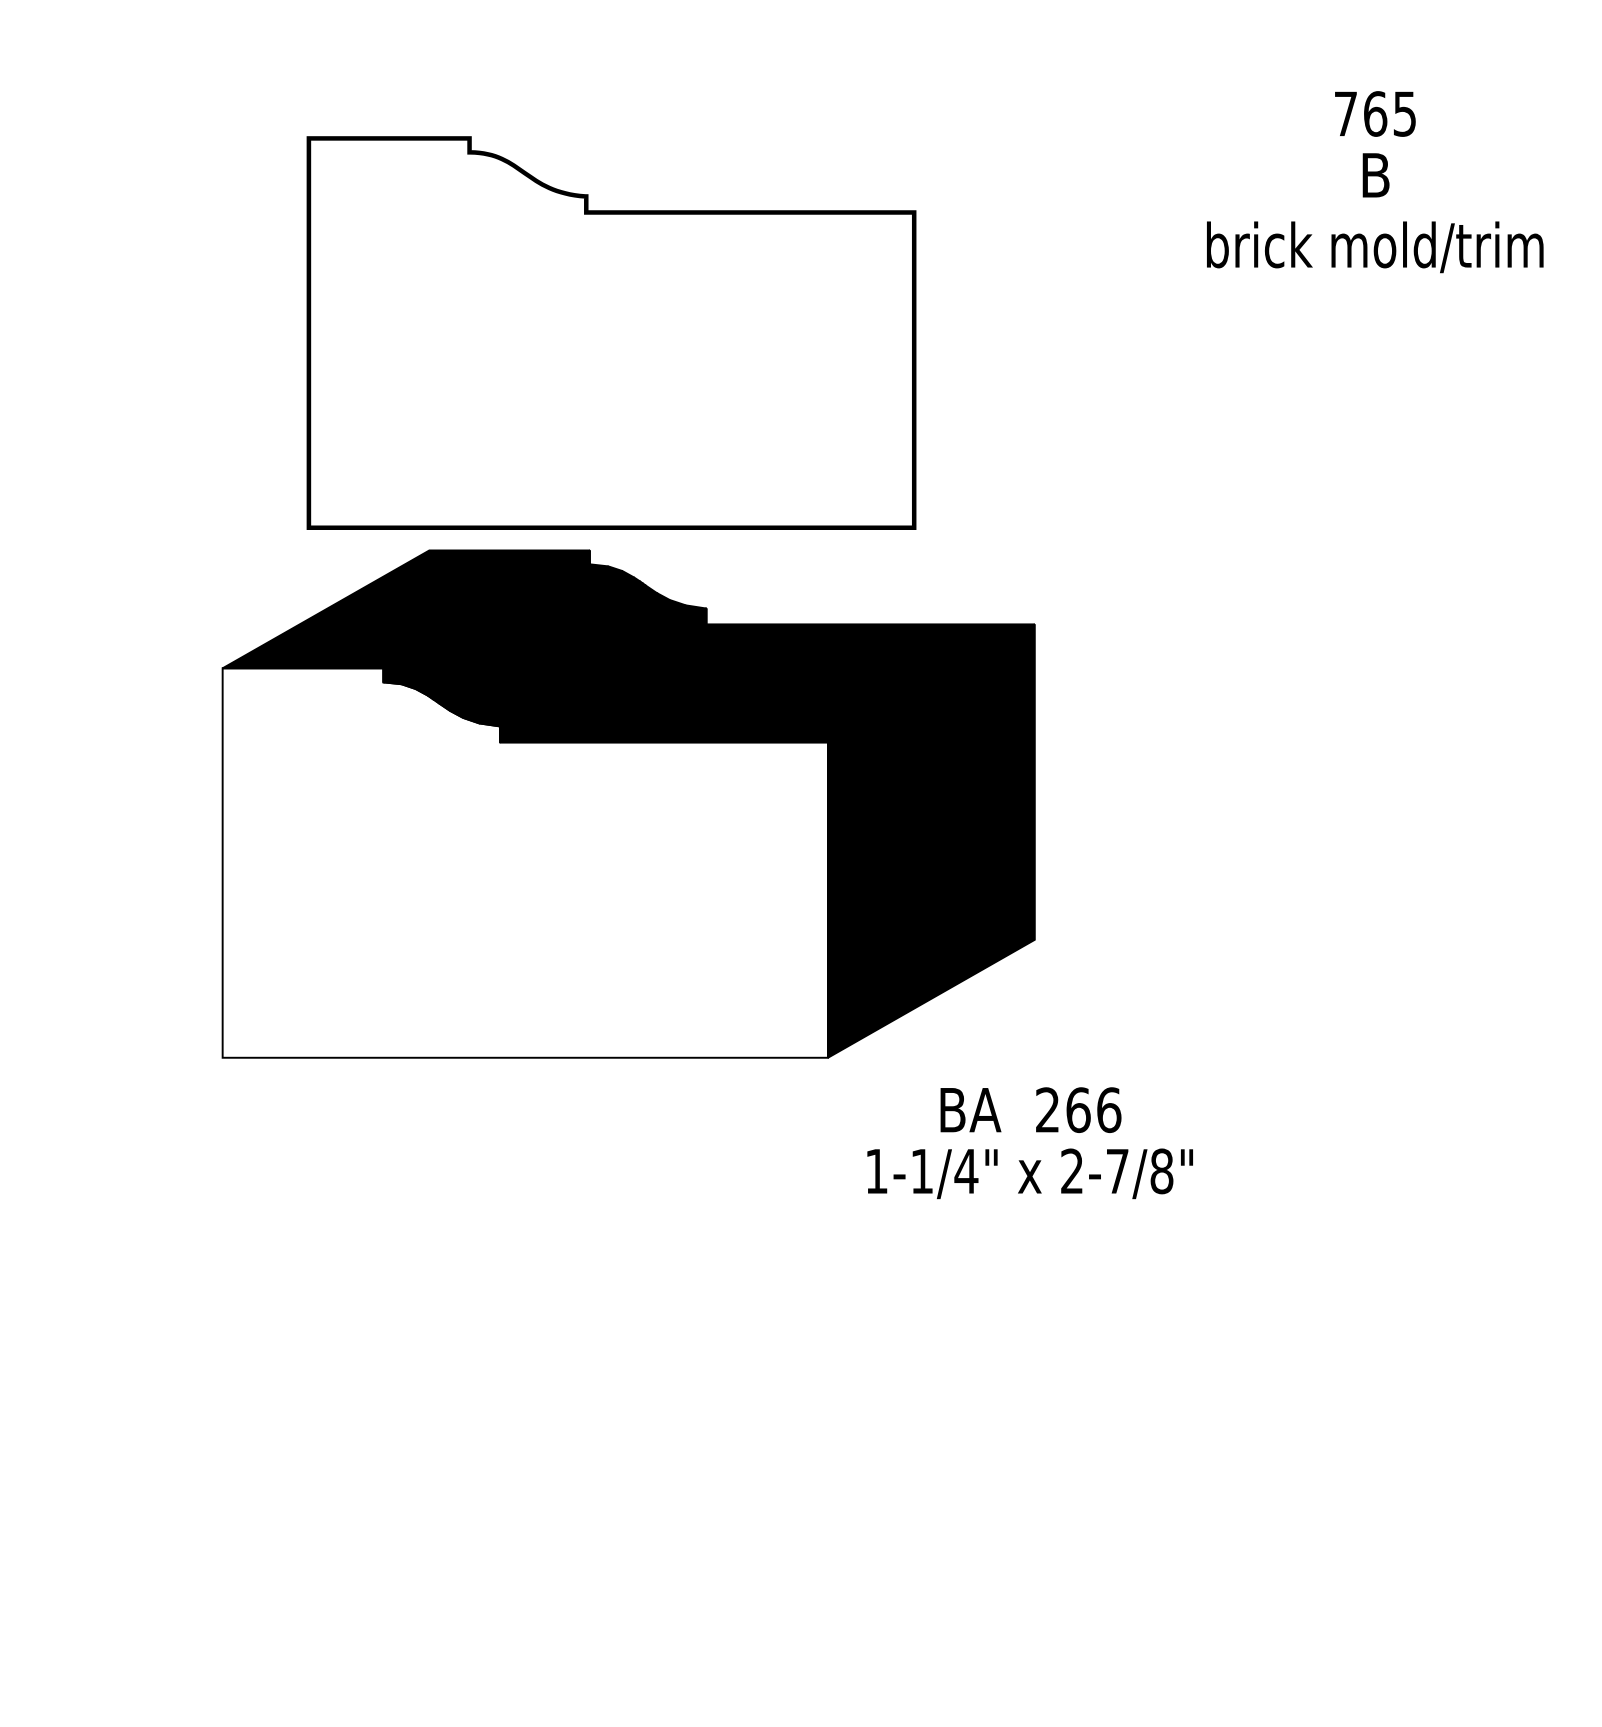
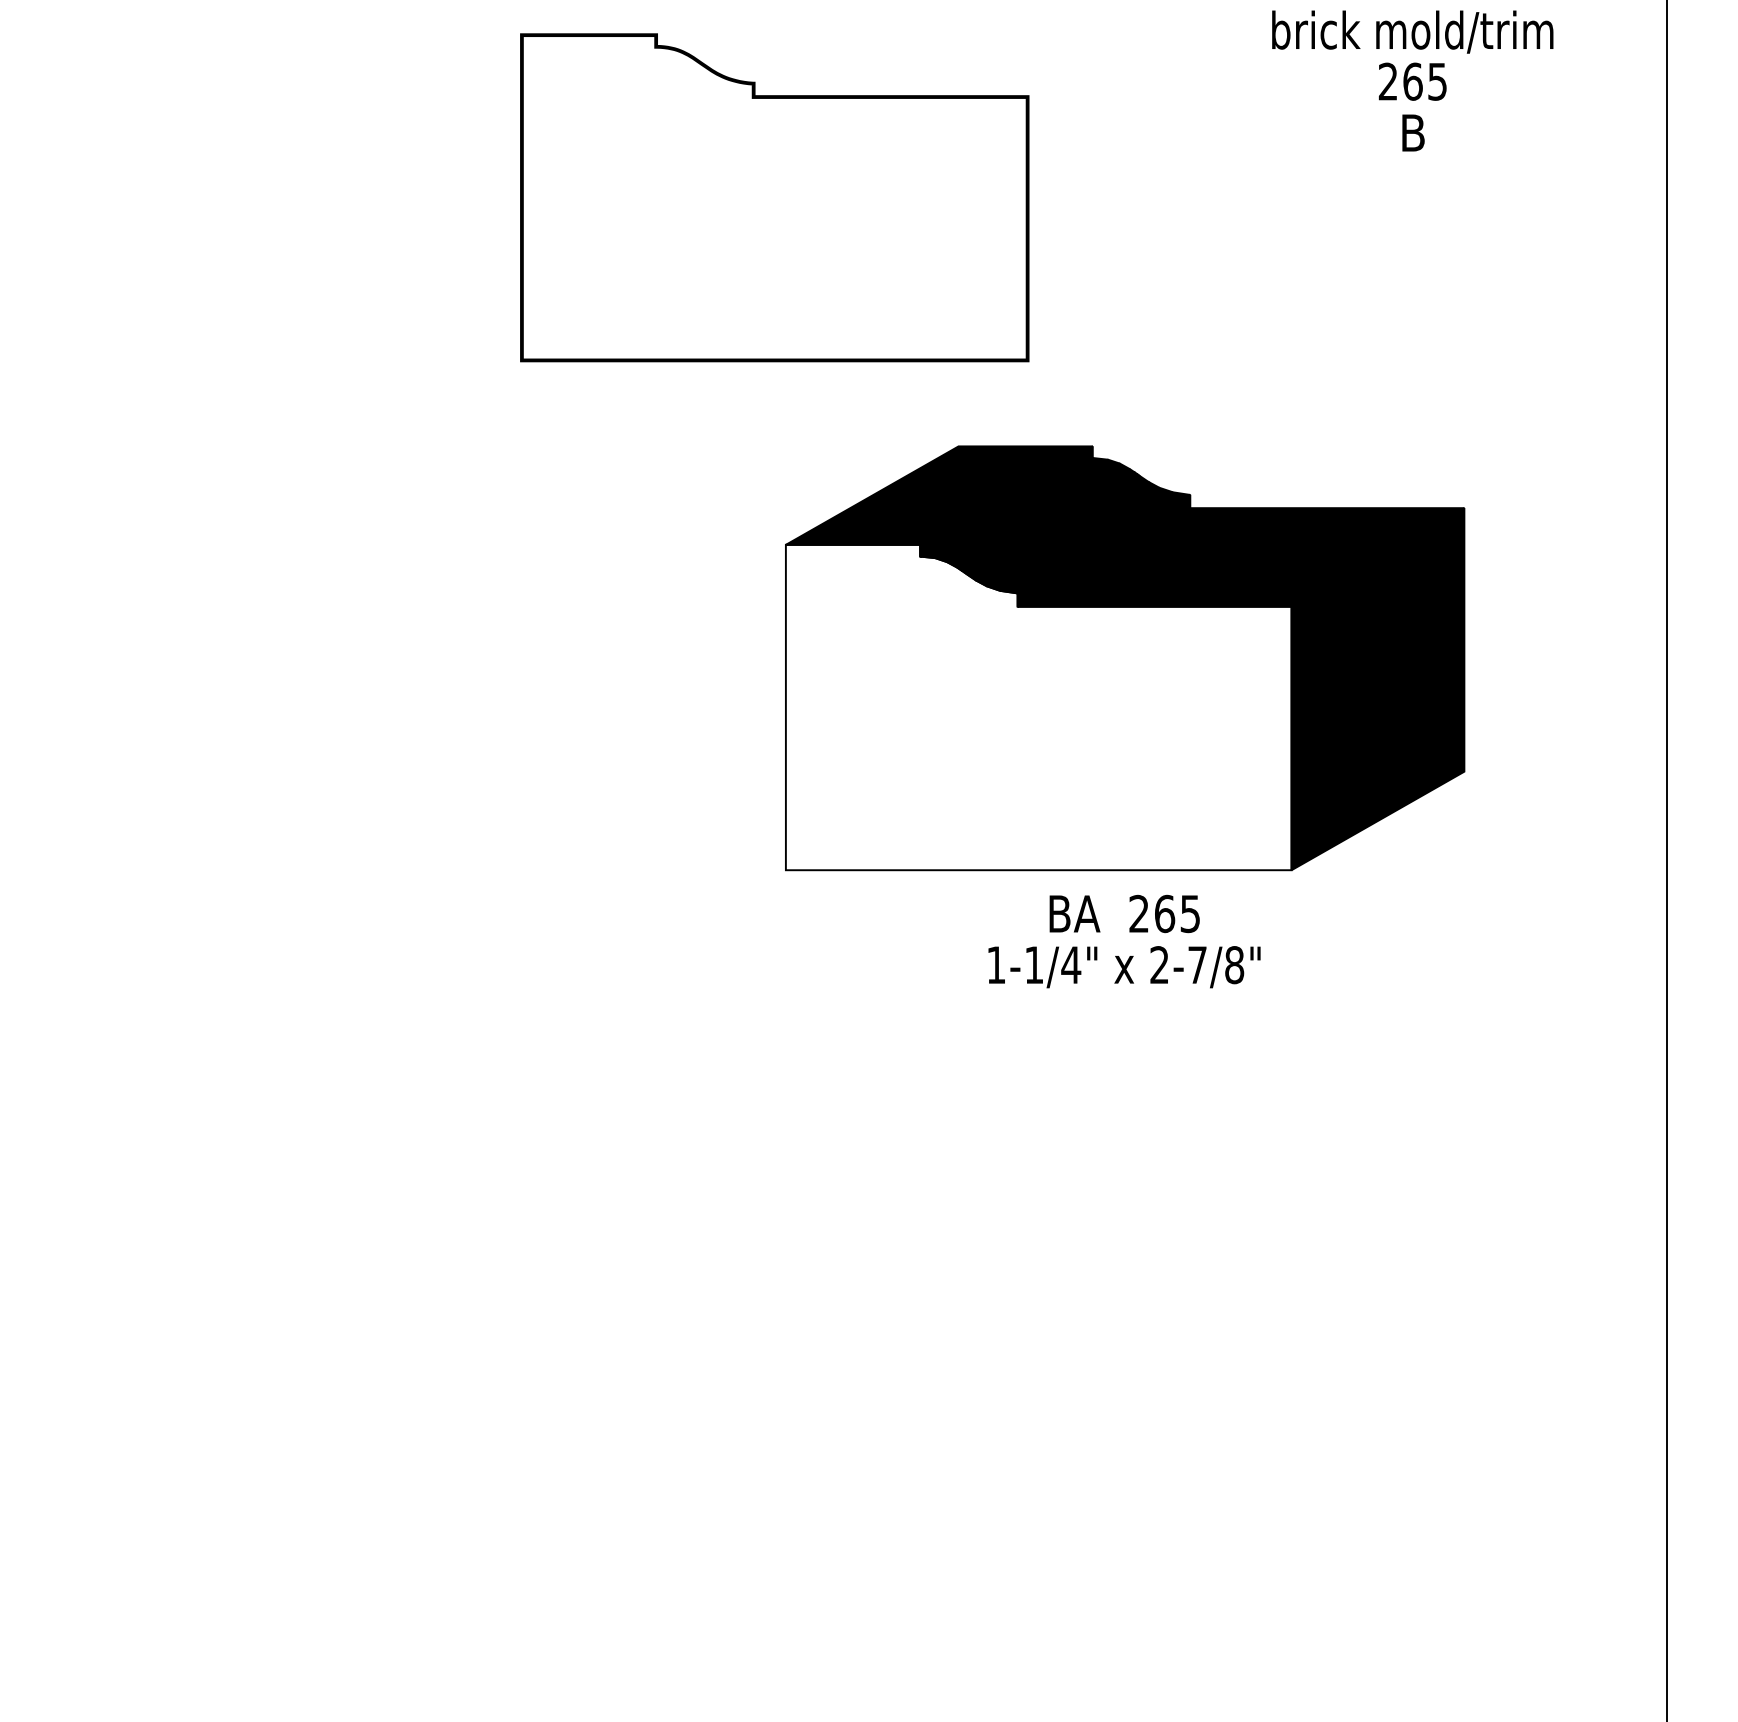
text: (1344, 113) -> (1387, 81), 765 -> 265
text: (1374, 246) -> (1412, 31), moved
part: (611, 332) -> (774, 197), moved
part: (629, 804) -> (1125, 658), moved
text: (1109, 1109) -> (1190, 913), 266 -> 265

